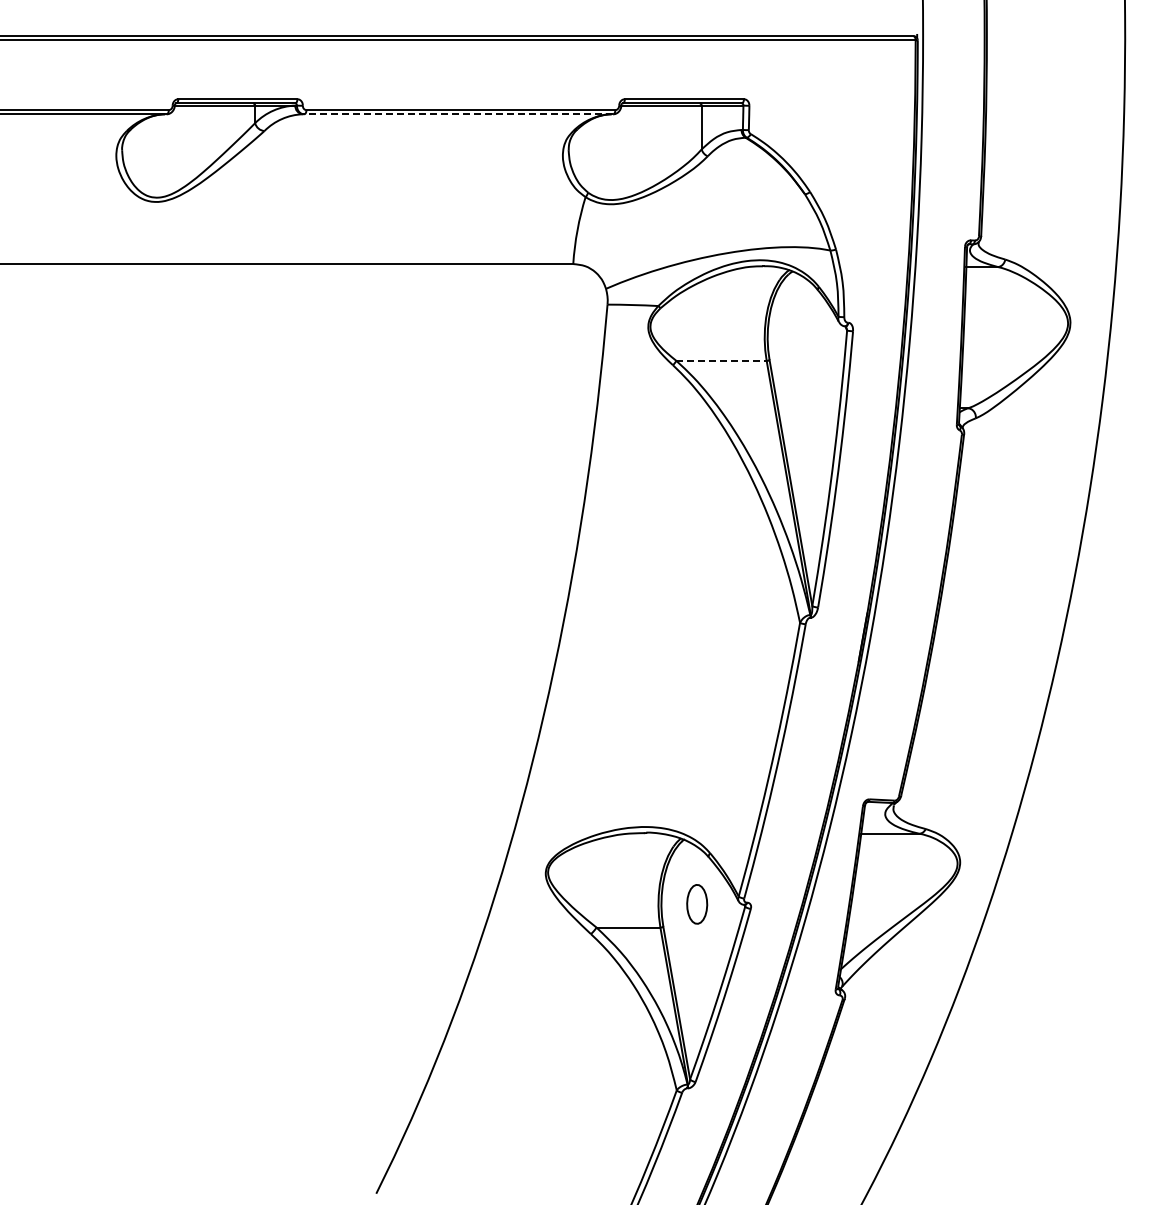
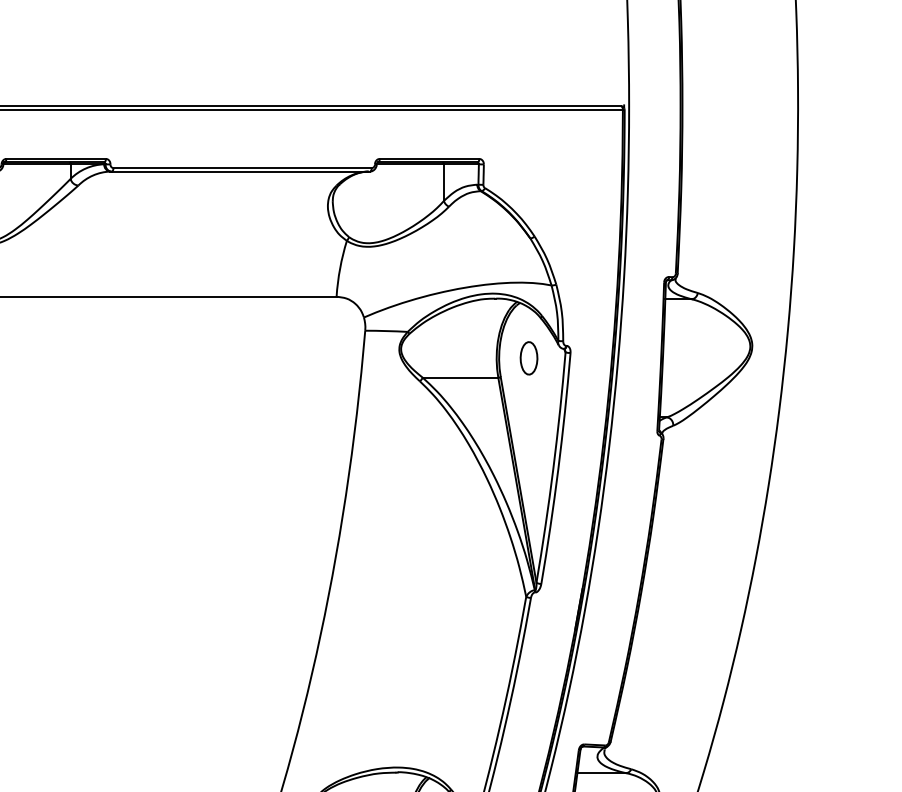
line: (458, 114) -> (240, 171), dashed -> solid
part: (803, 337) -> (529, 358), added
line: (722, 360) -> (461, 377), dashed -> solid

